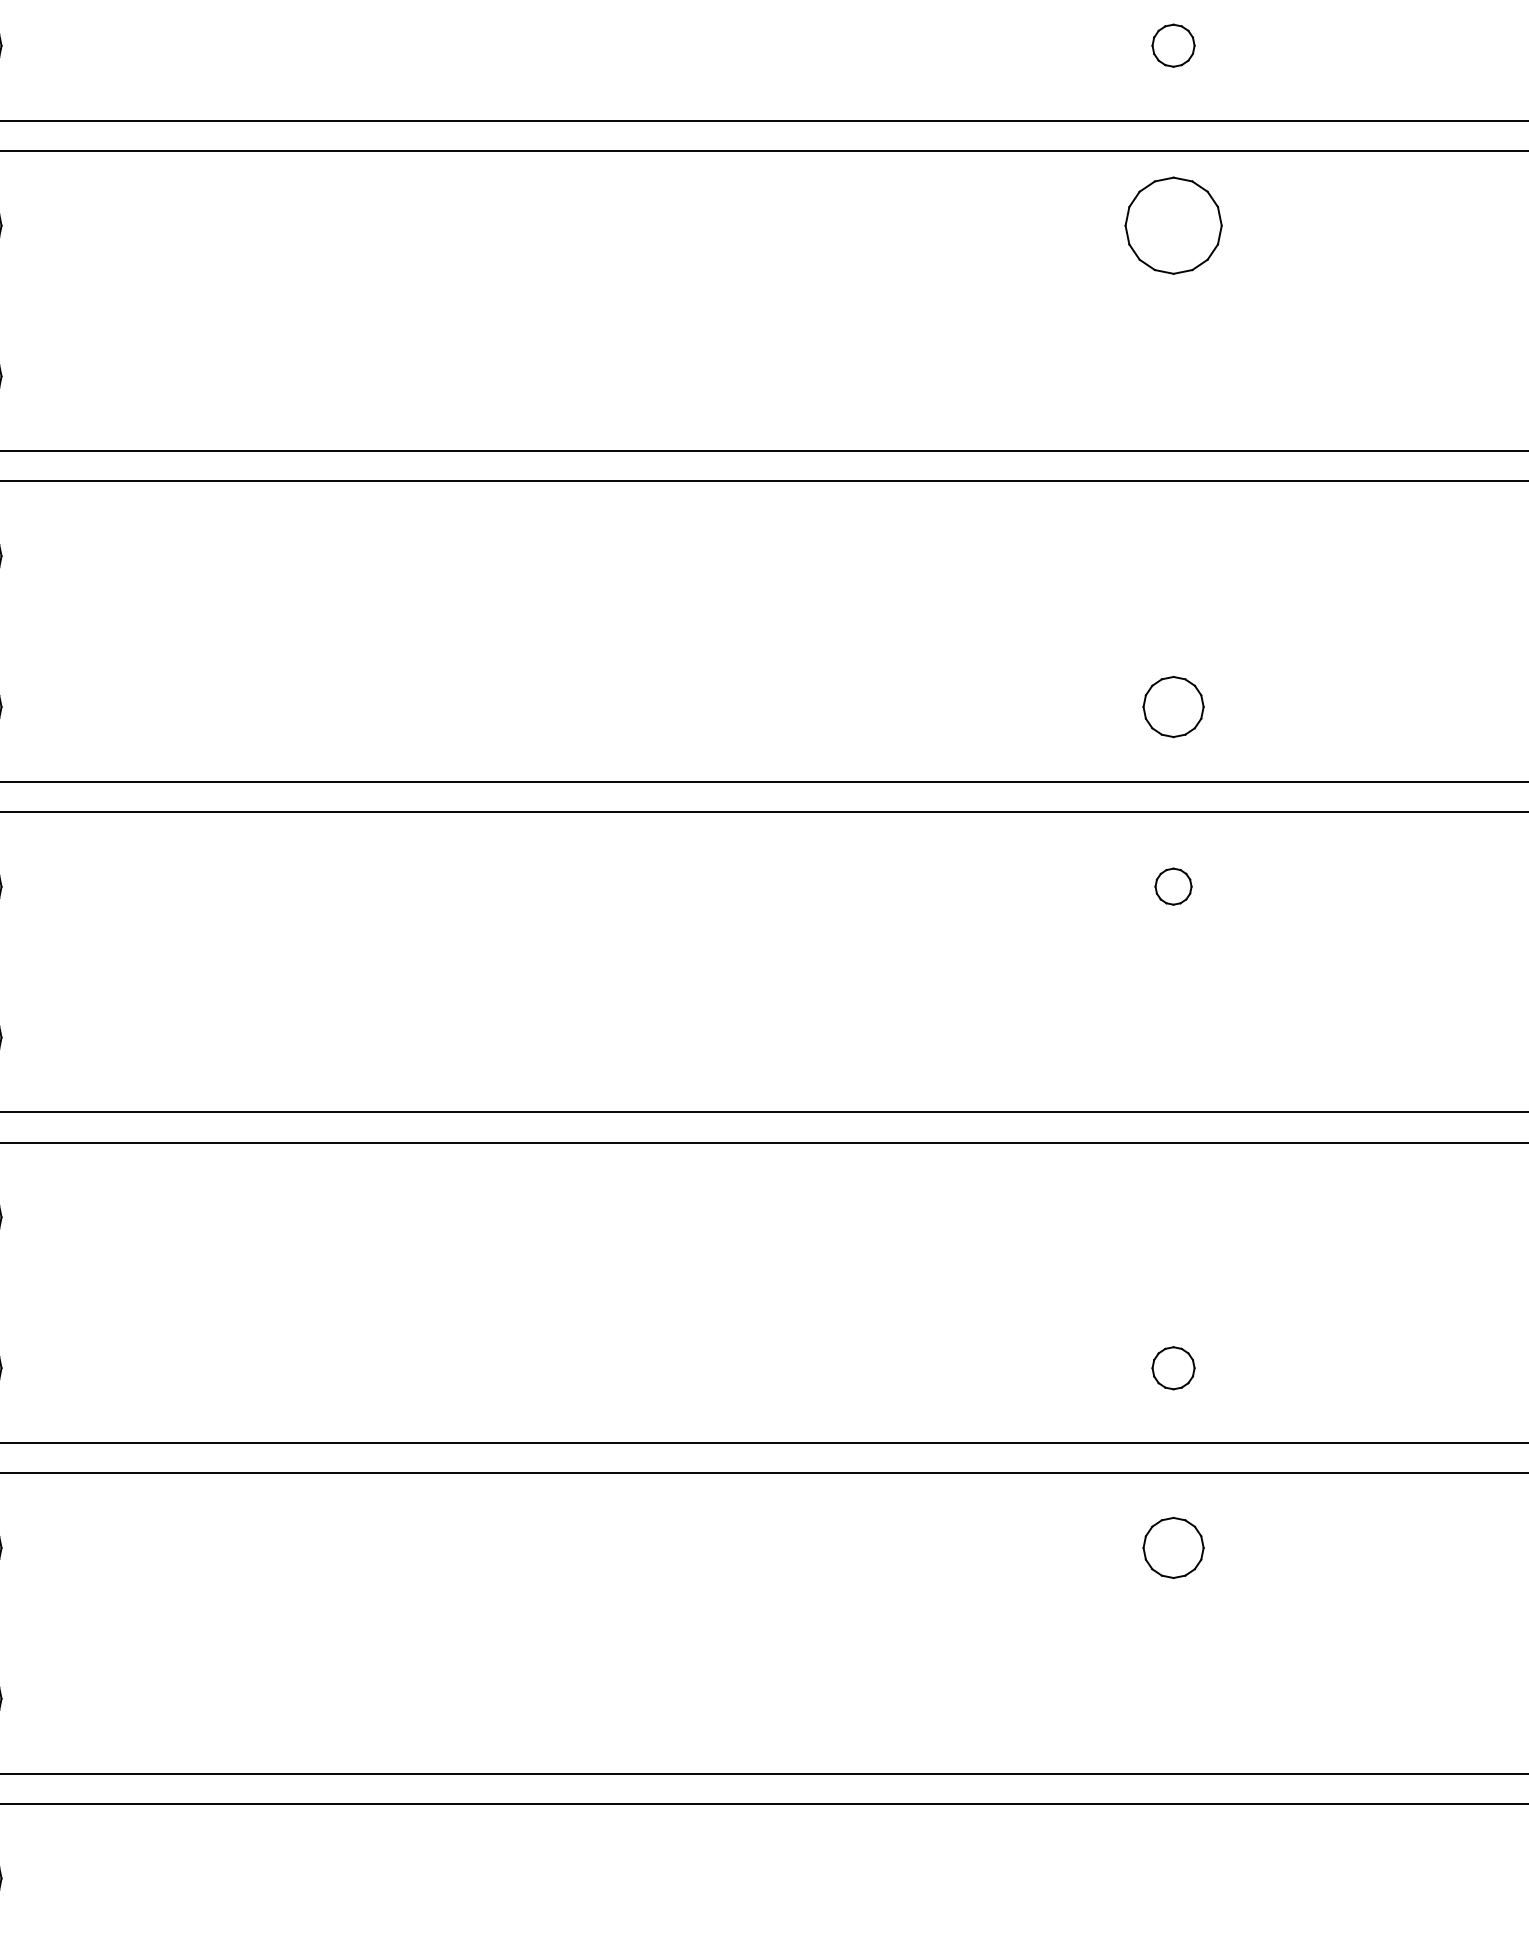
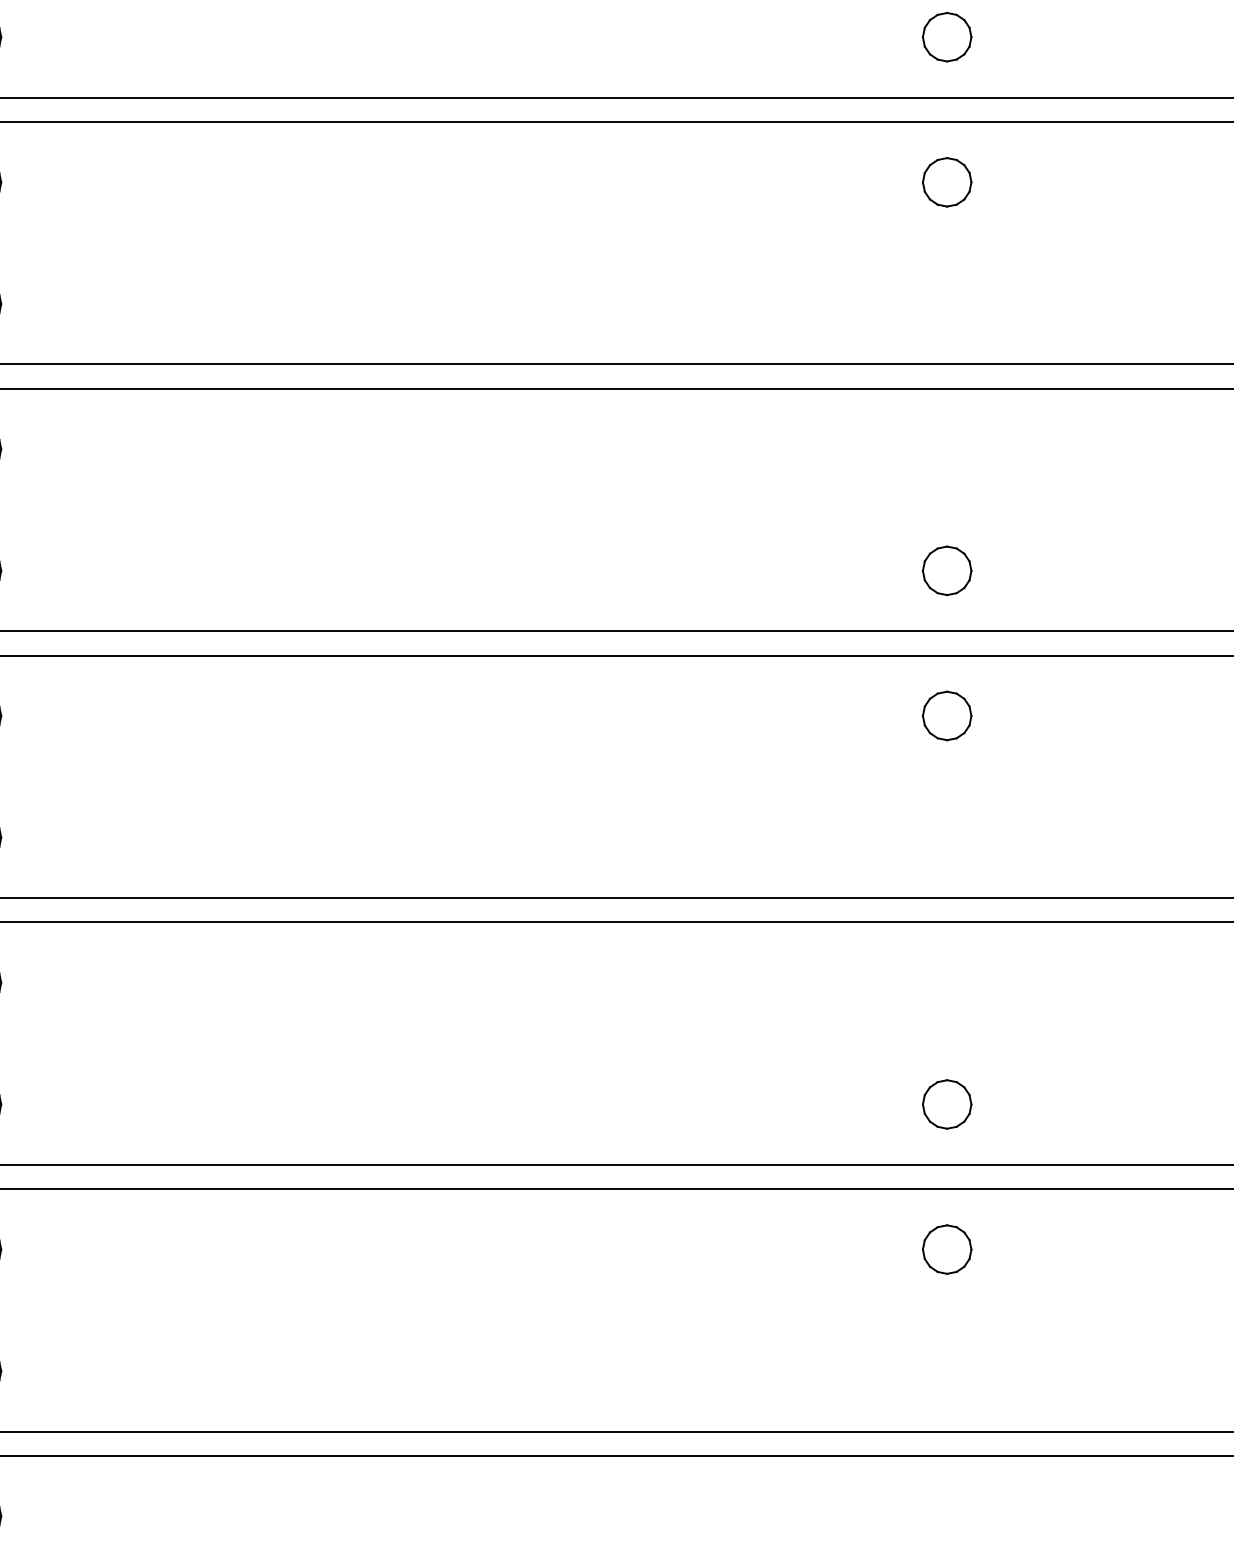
part: (1173, 45) -> (947, 36), size x1.43
part: (1173, 225) -> (947, 182), size x0.62
part: (1173, 886) -> (947, 715), size x1.67
part: (1173, 1368) -> (947, 1104), size x1.43

